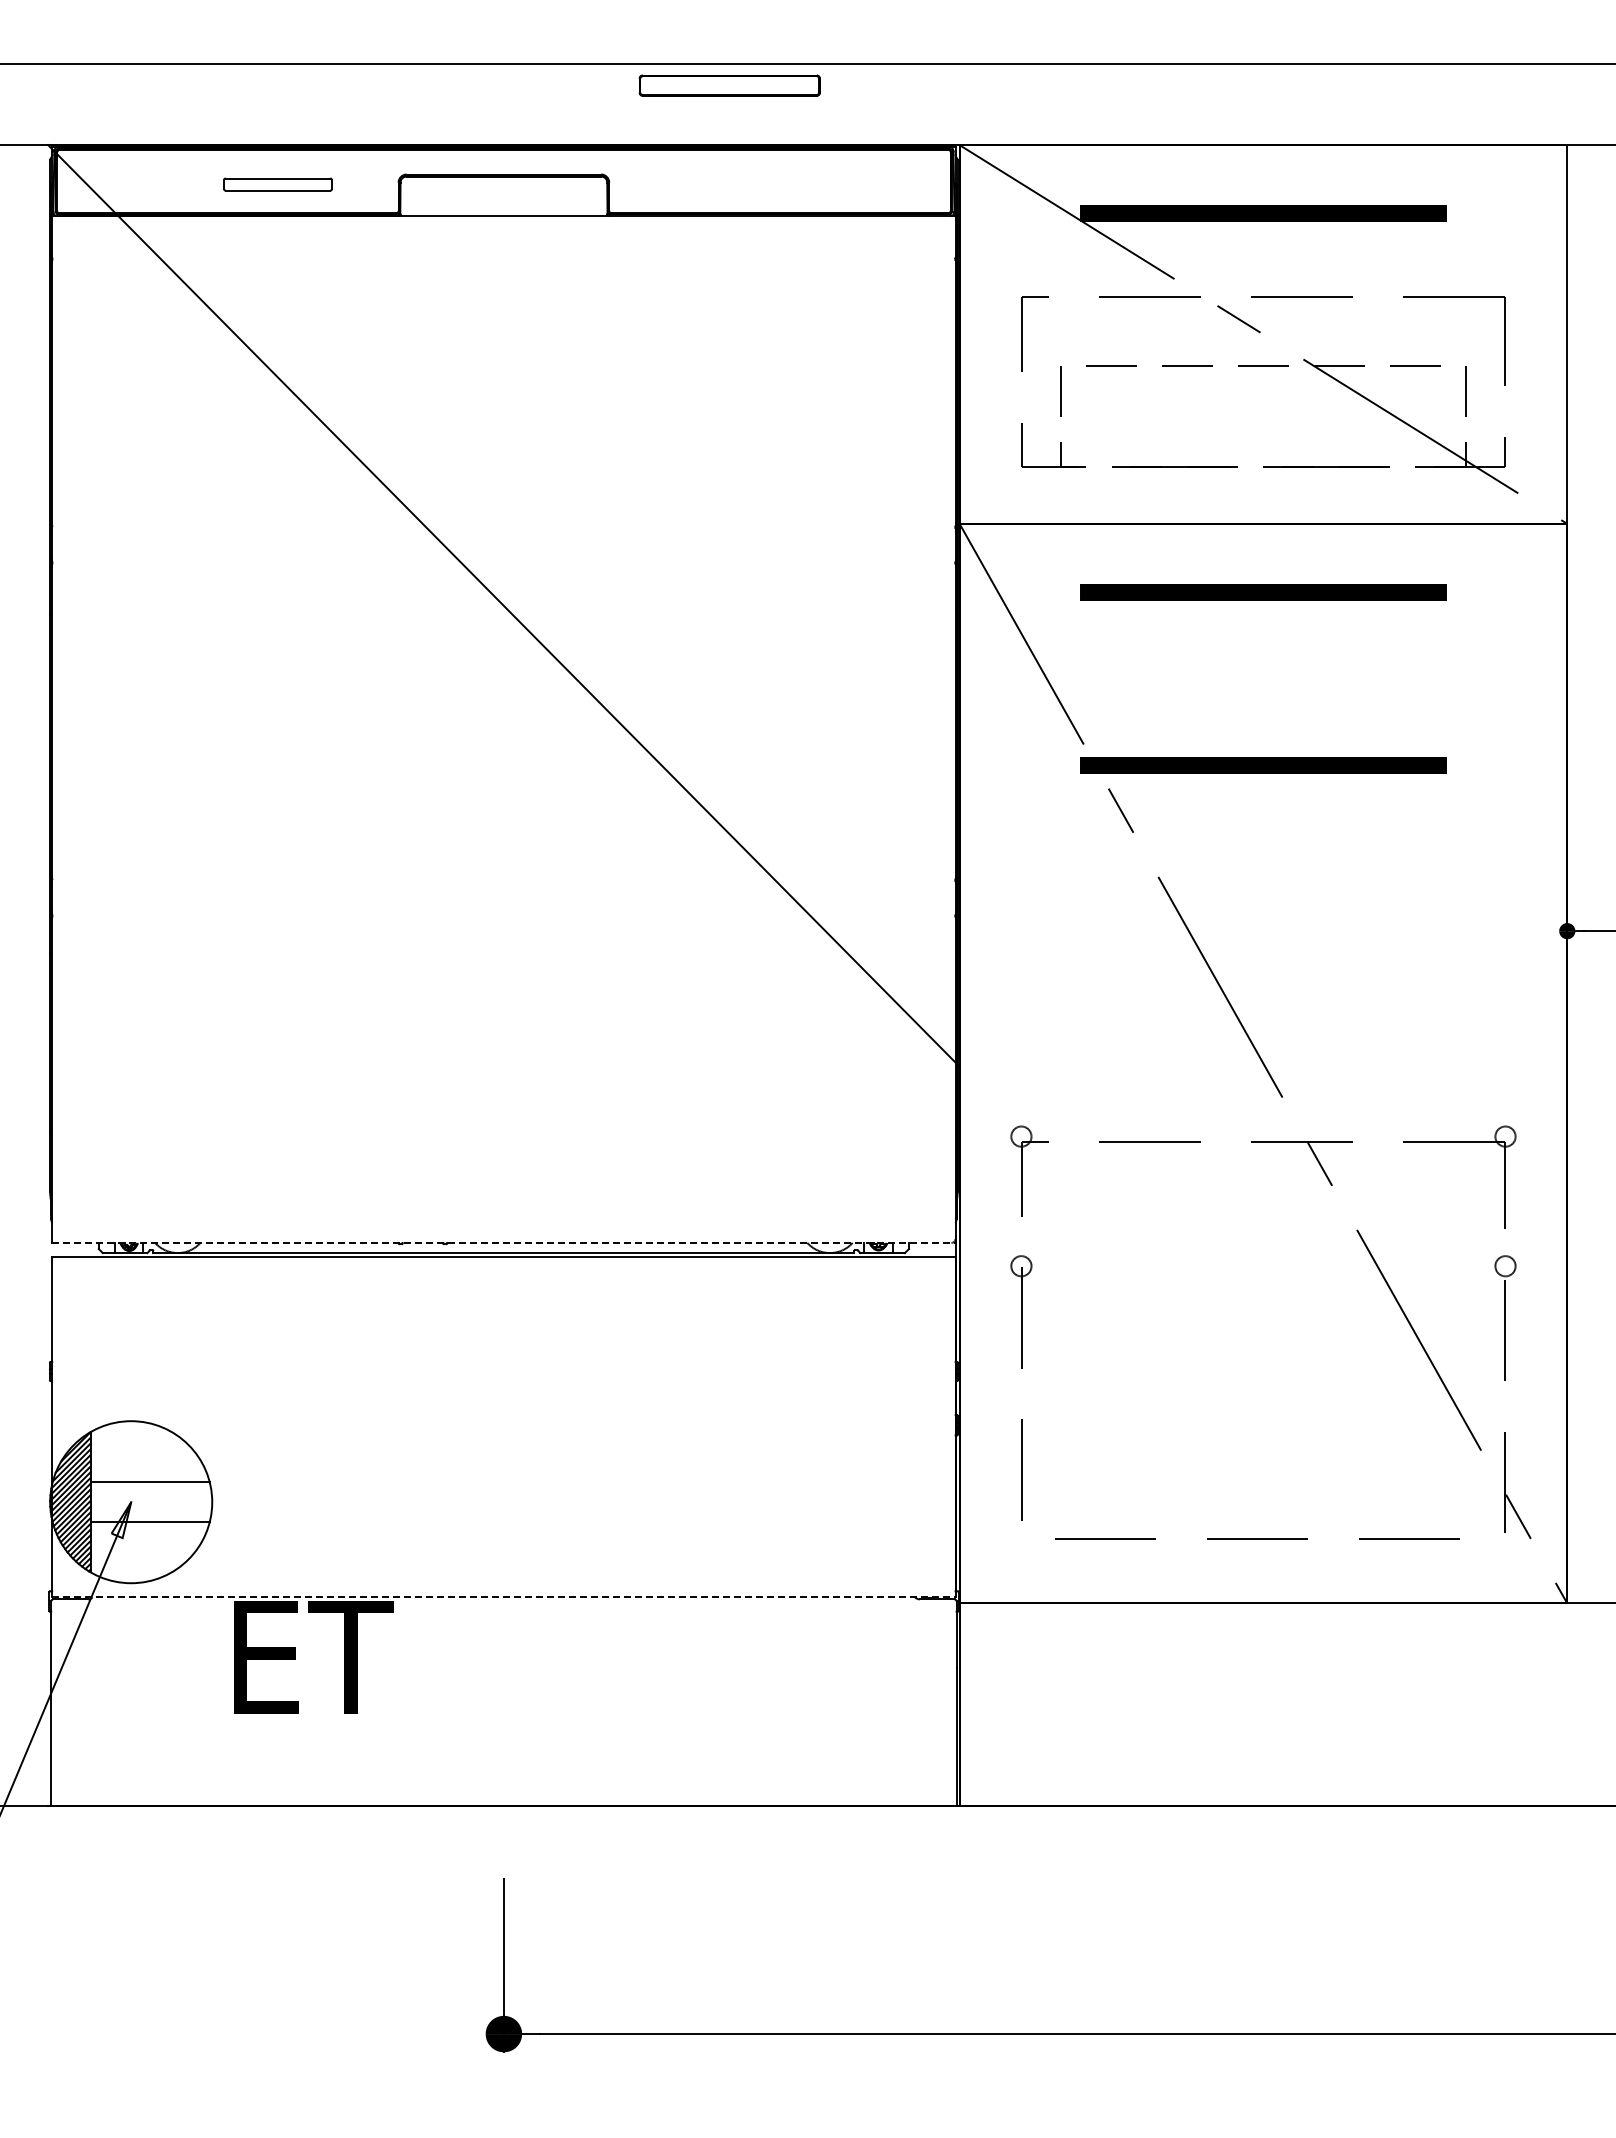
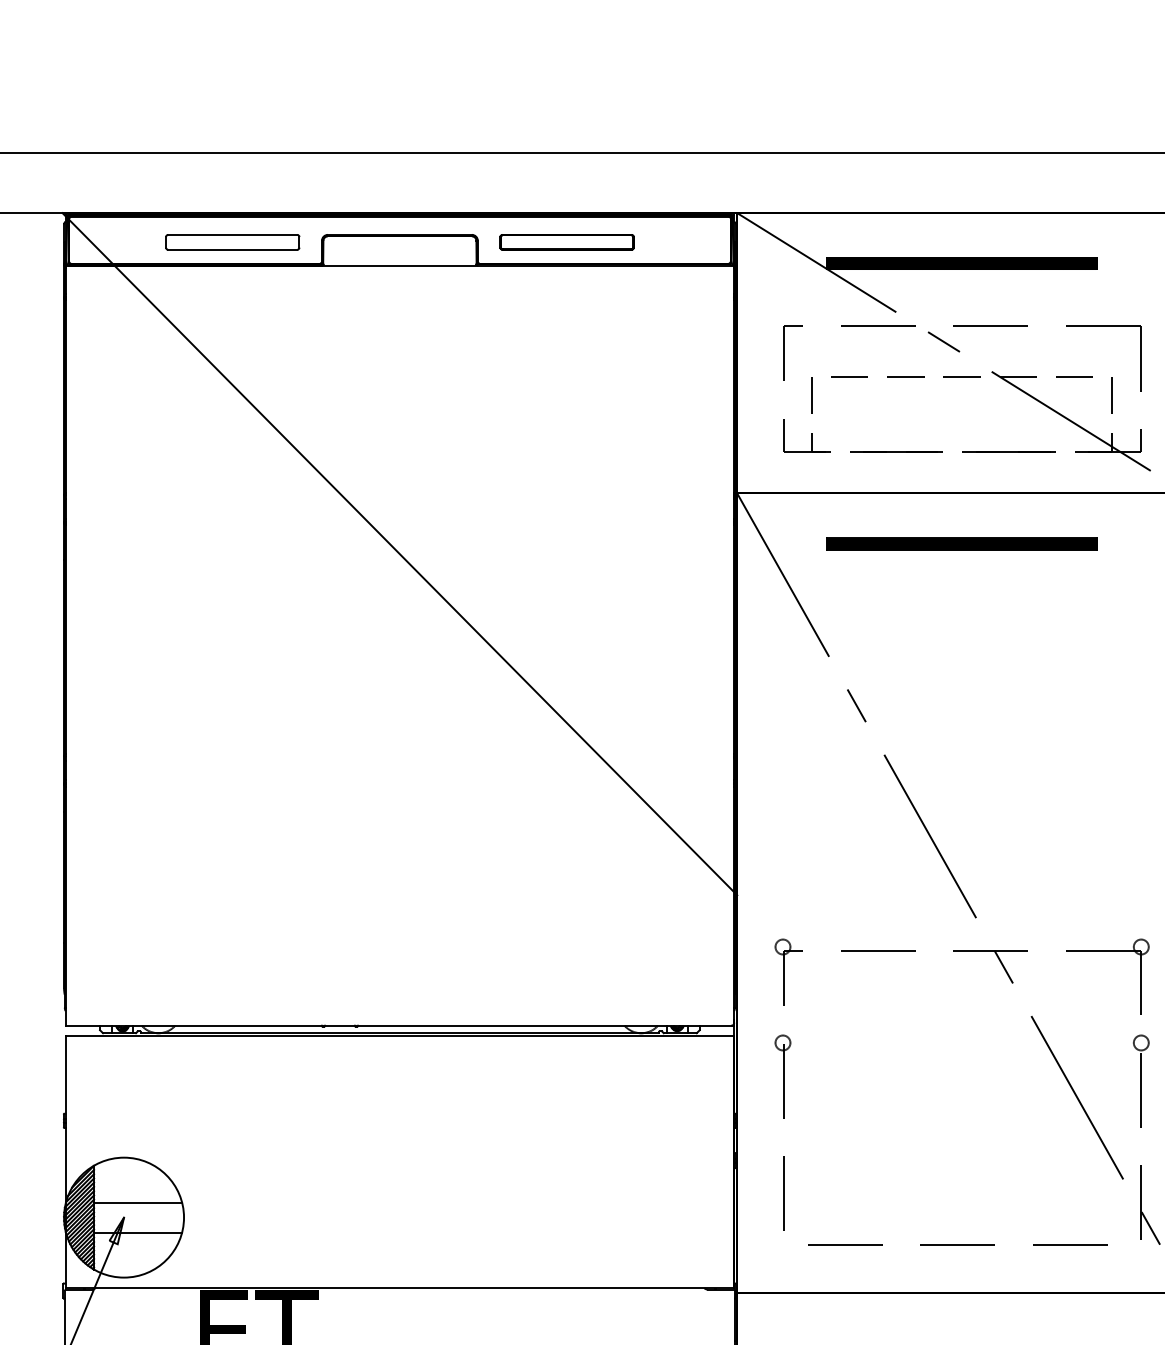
part: (729, 85) -> (566, 242), moved
part: (277, 184) -> (232, 242), size x1.67
part: (1263, 765) -> (962, 672), removed
line: (503, 1242) -> (399, 1025), dashed -> solid
line: (503, 1597) -> (399, 1288), dashed -> solid

